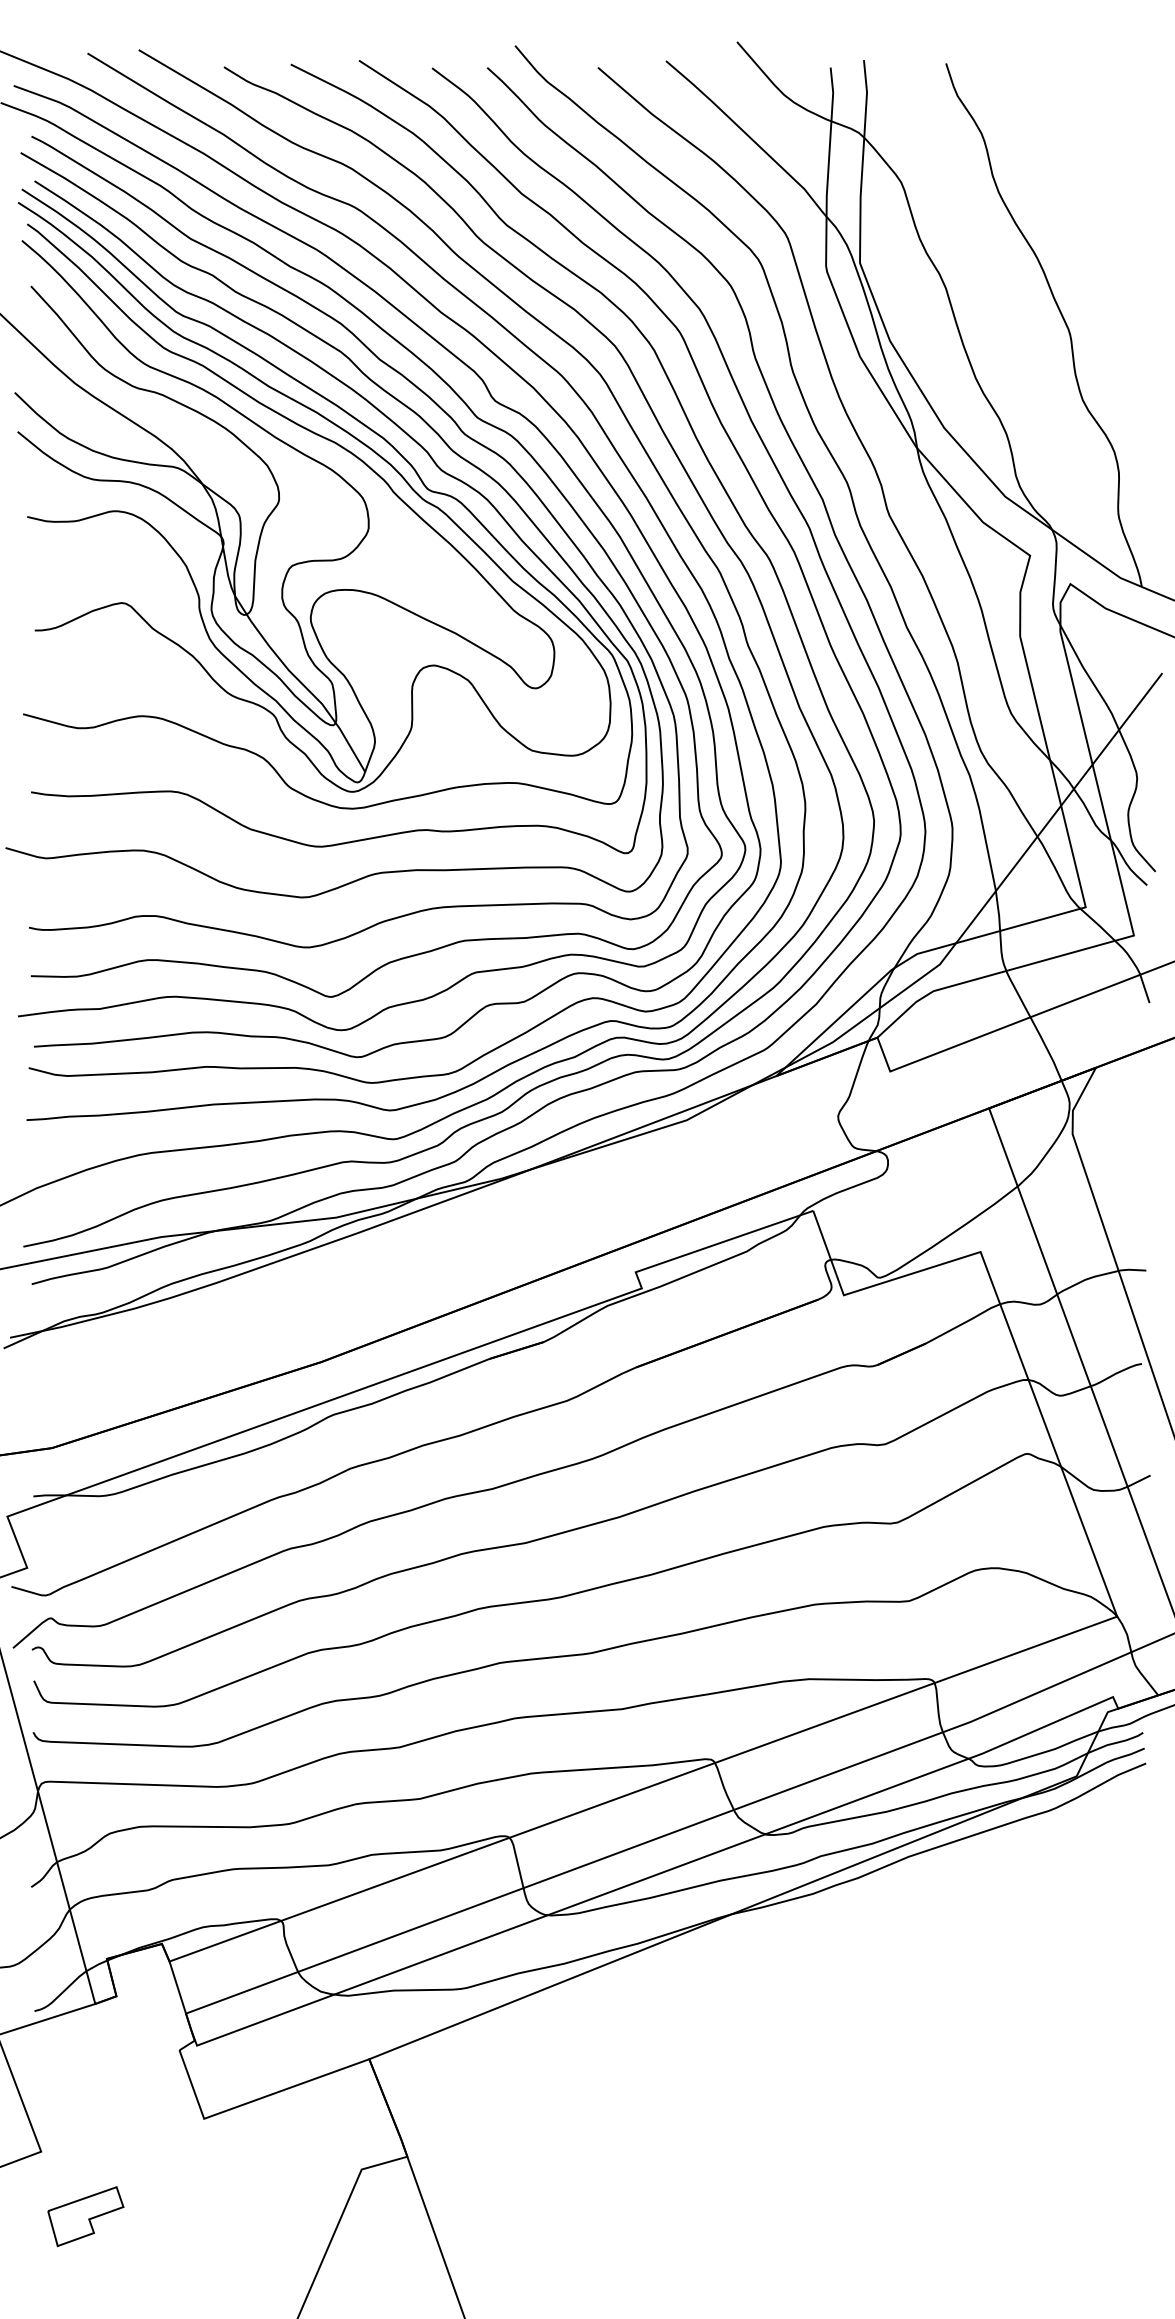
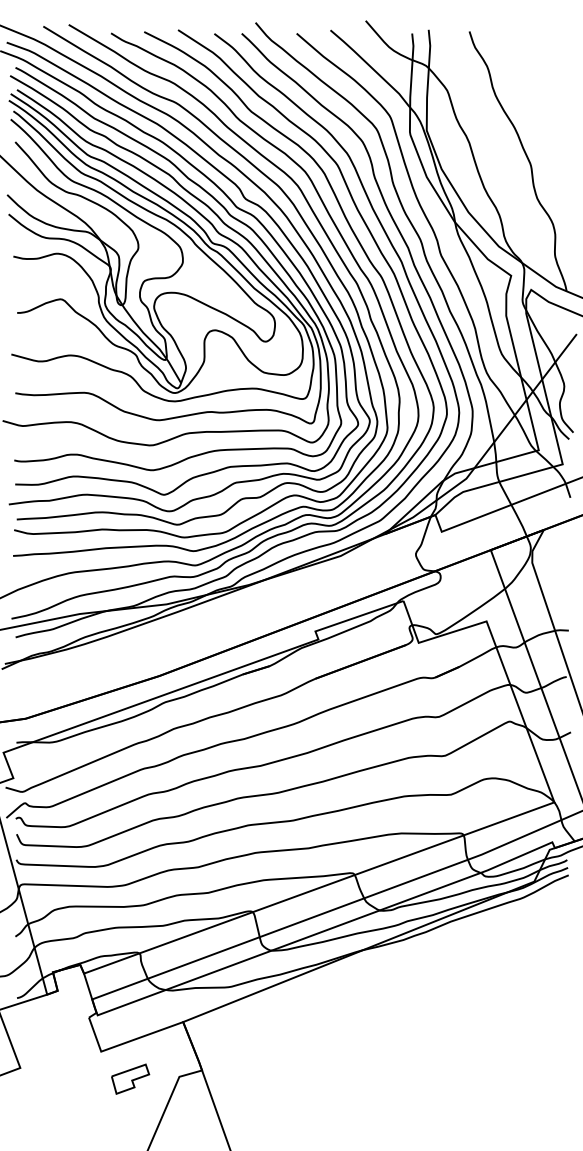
part: (85, 2215) -> (130, 1078), moved

